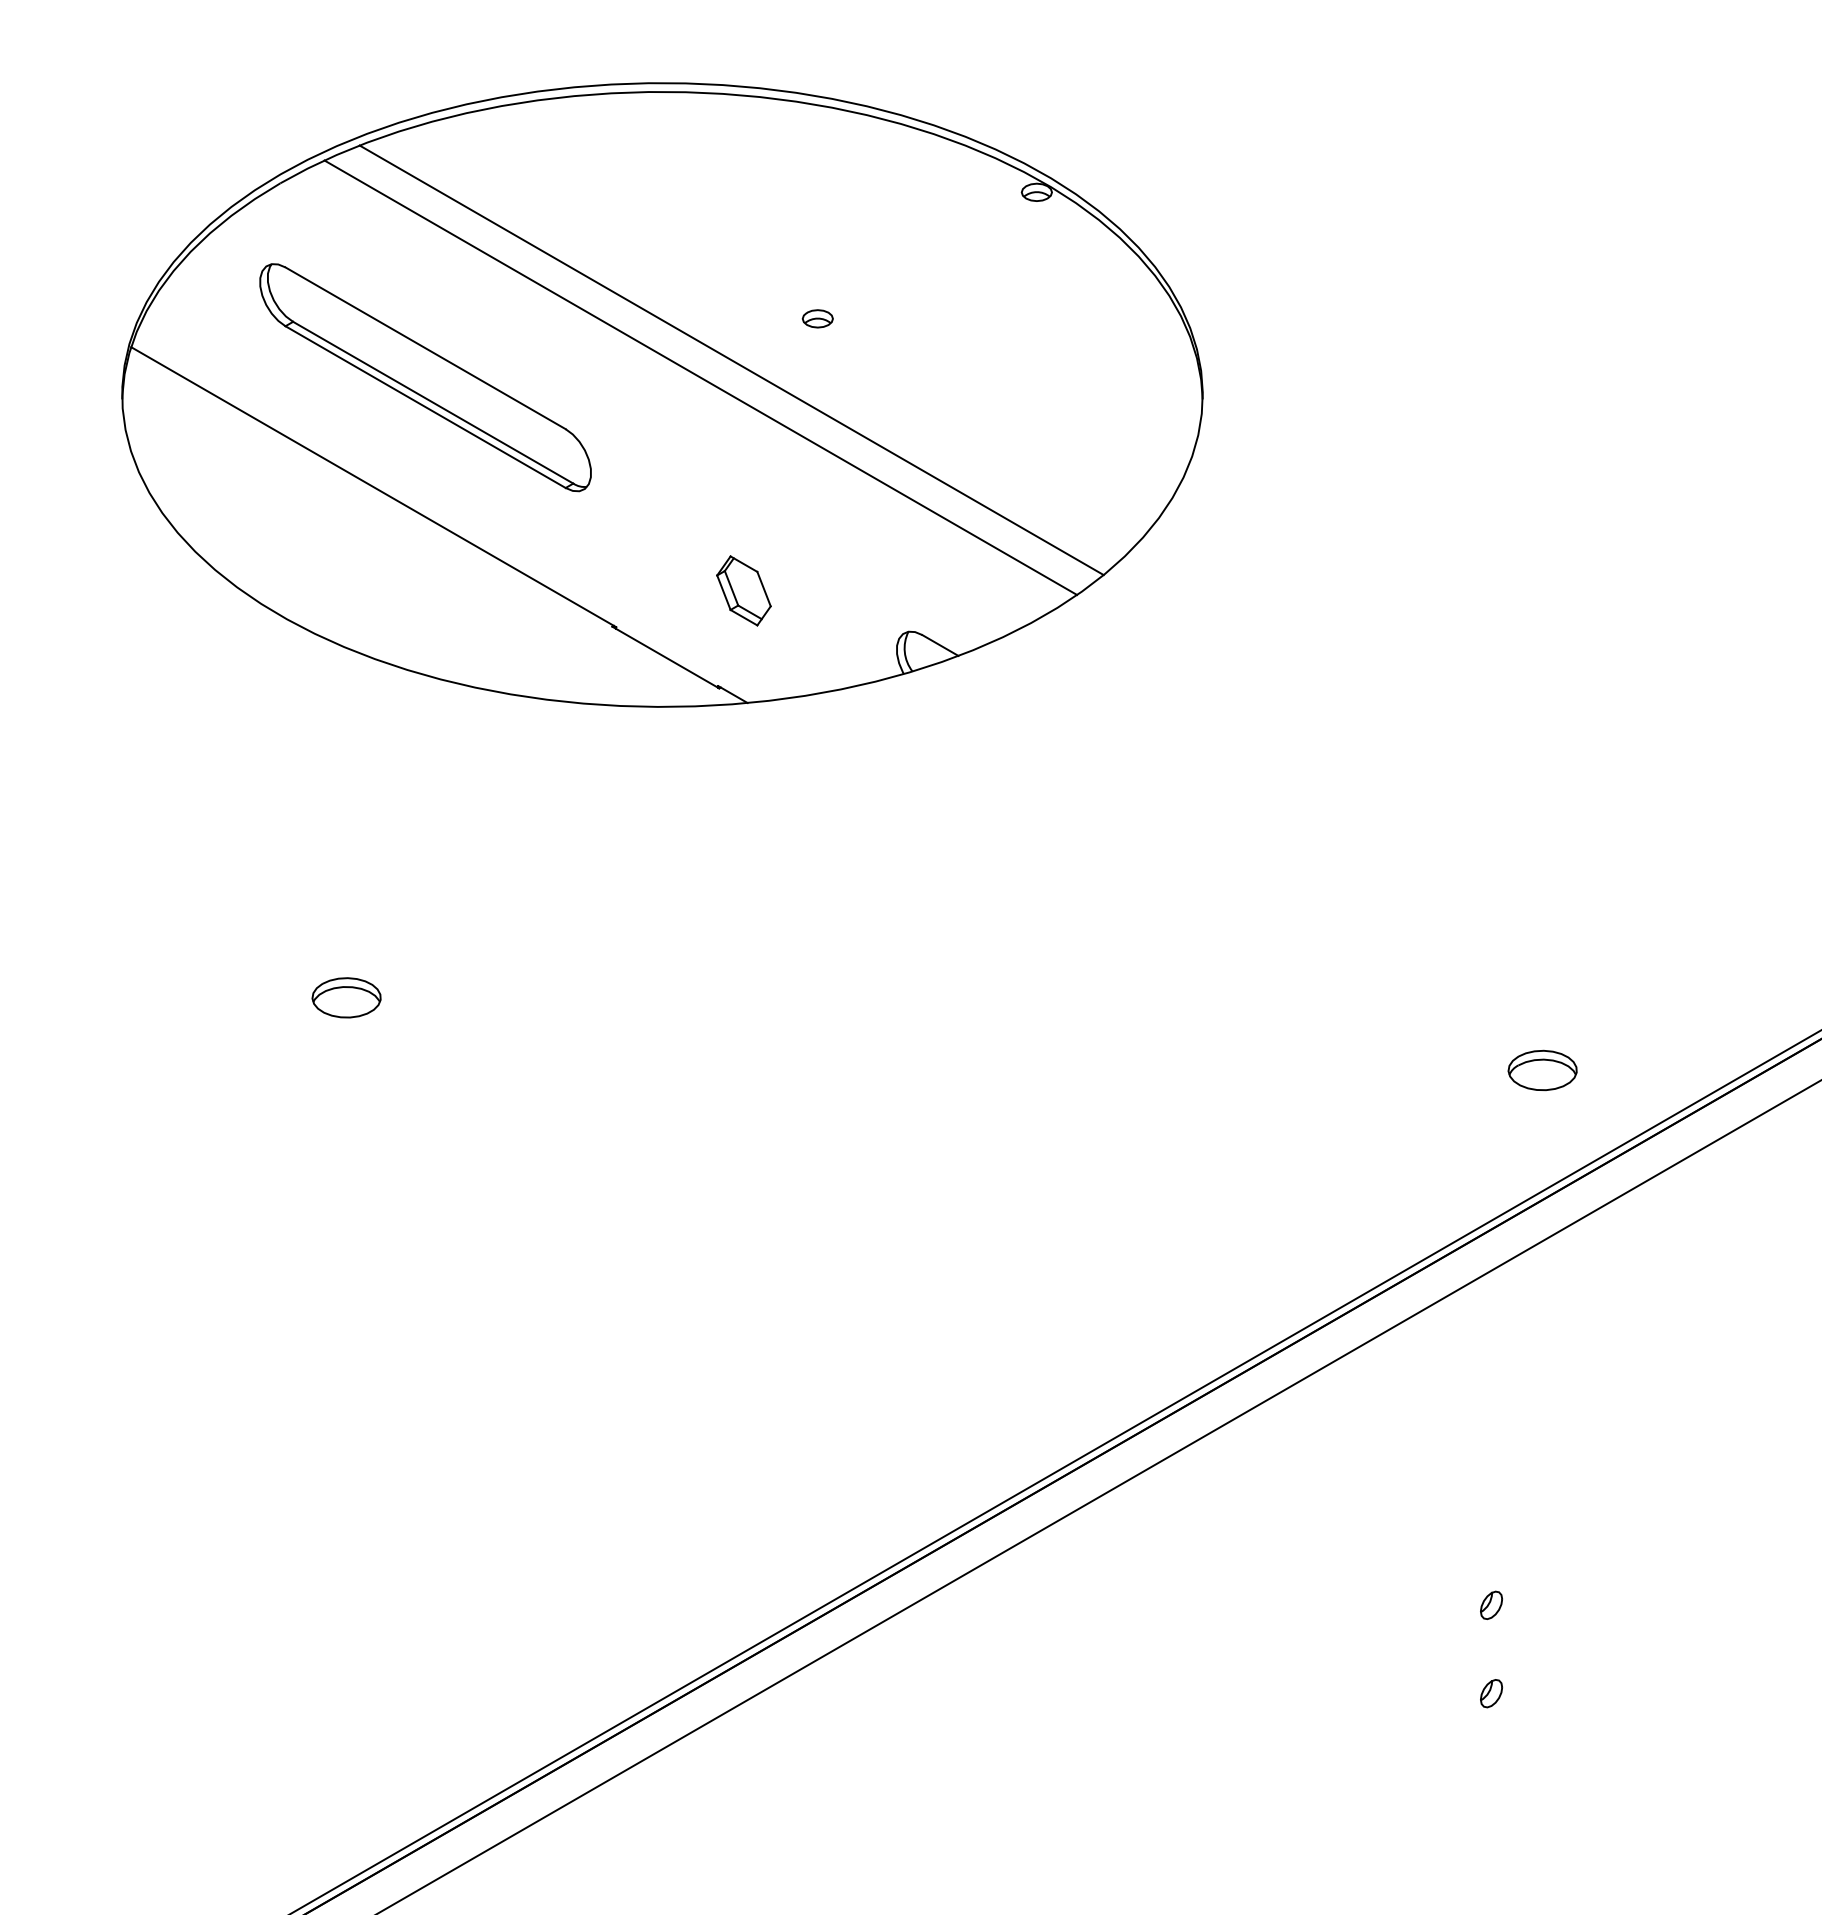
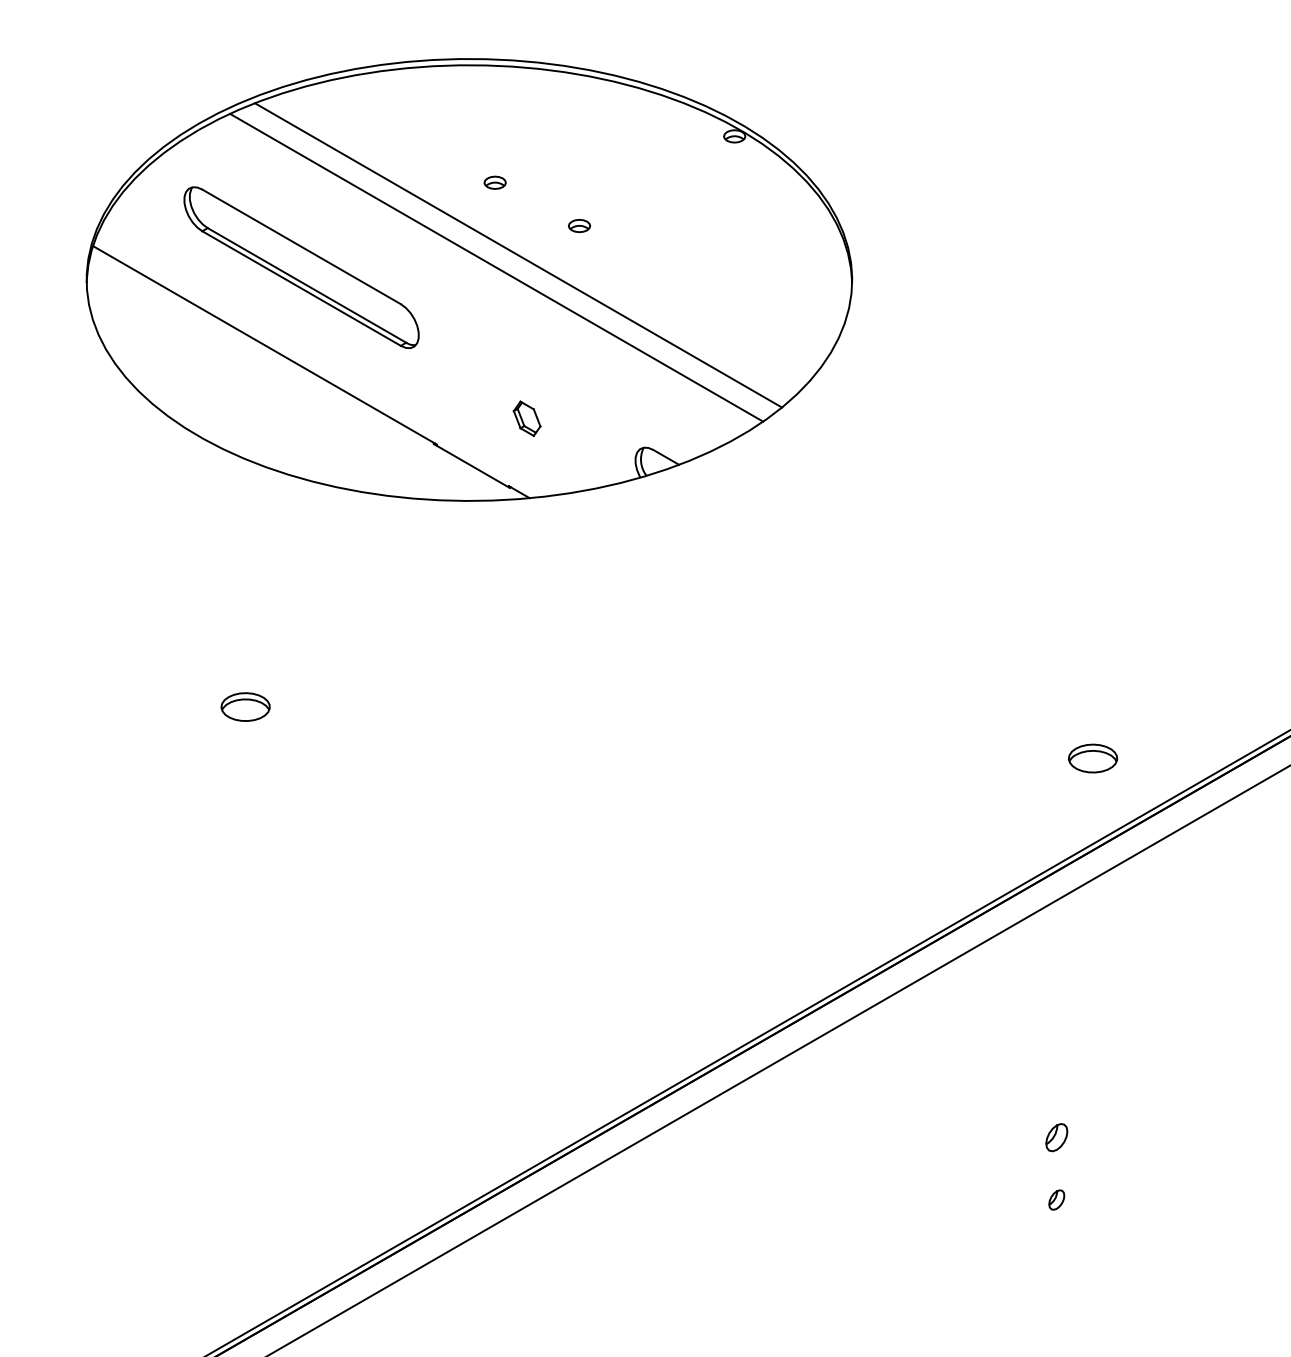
part: (698, 257) -> (494, 182), added
part: (743, 590) -> (526, 418), size x0.7
part: (1491, 1604) -> (1056, 1136), size x1.4

